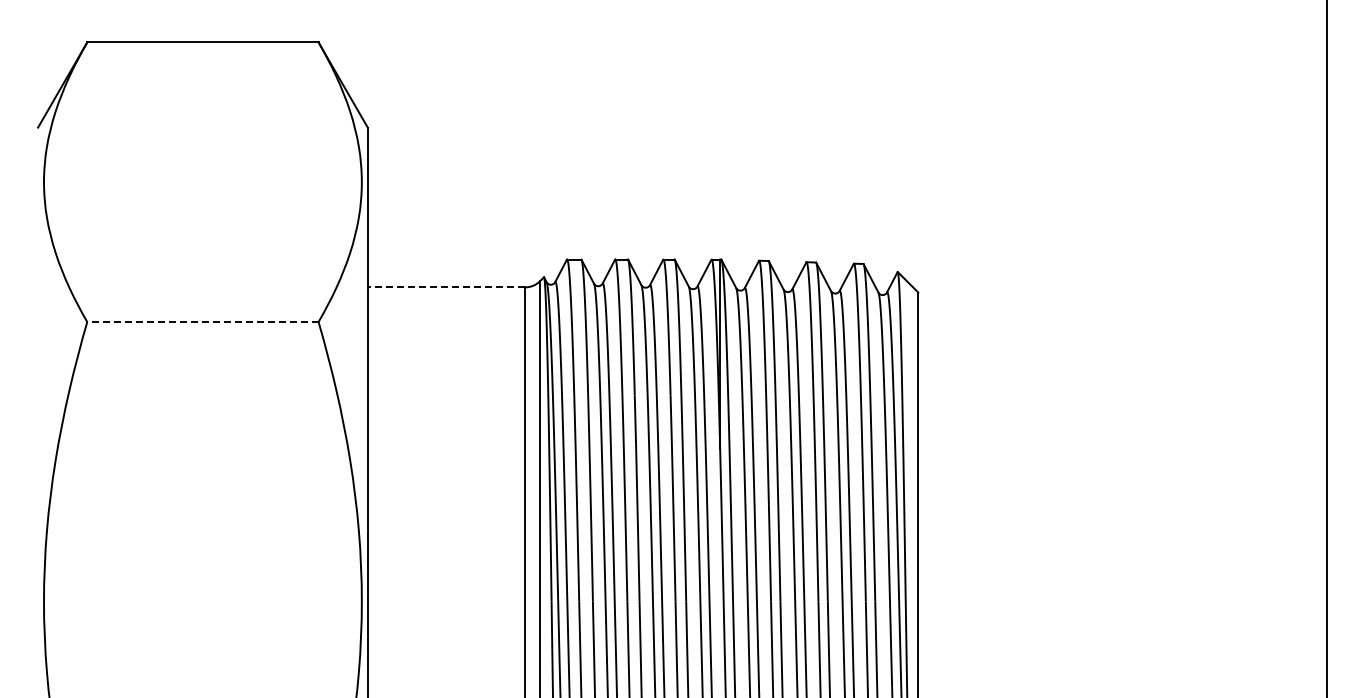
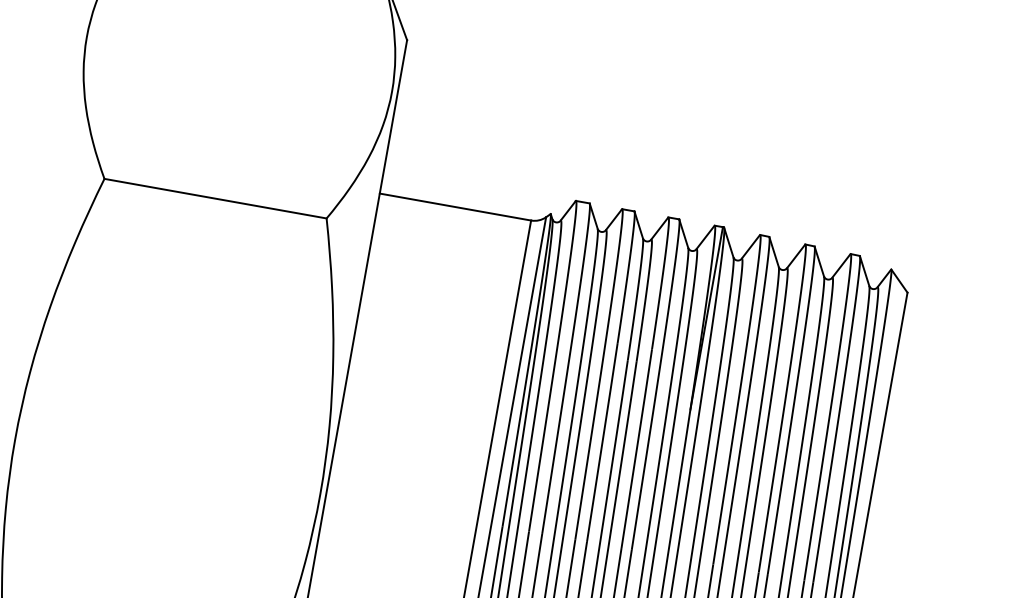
line: (446, 287) -> (455, 207), dashed -> solid
line: (202, 322) -> (215, 199), dashed -> solid

